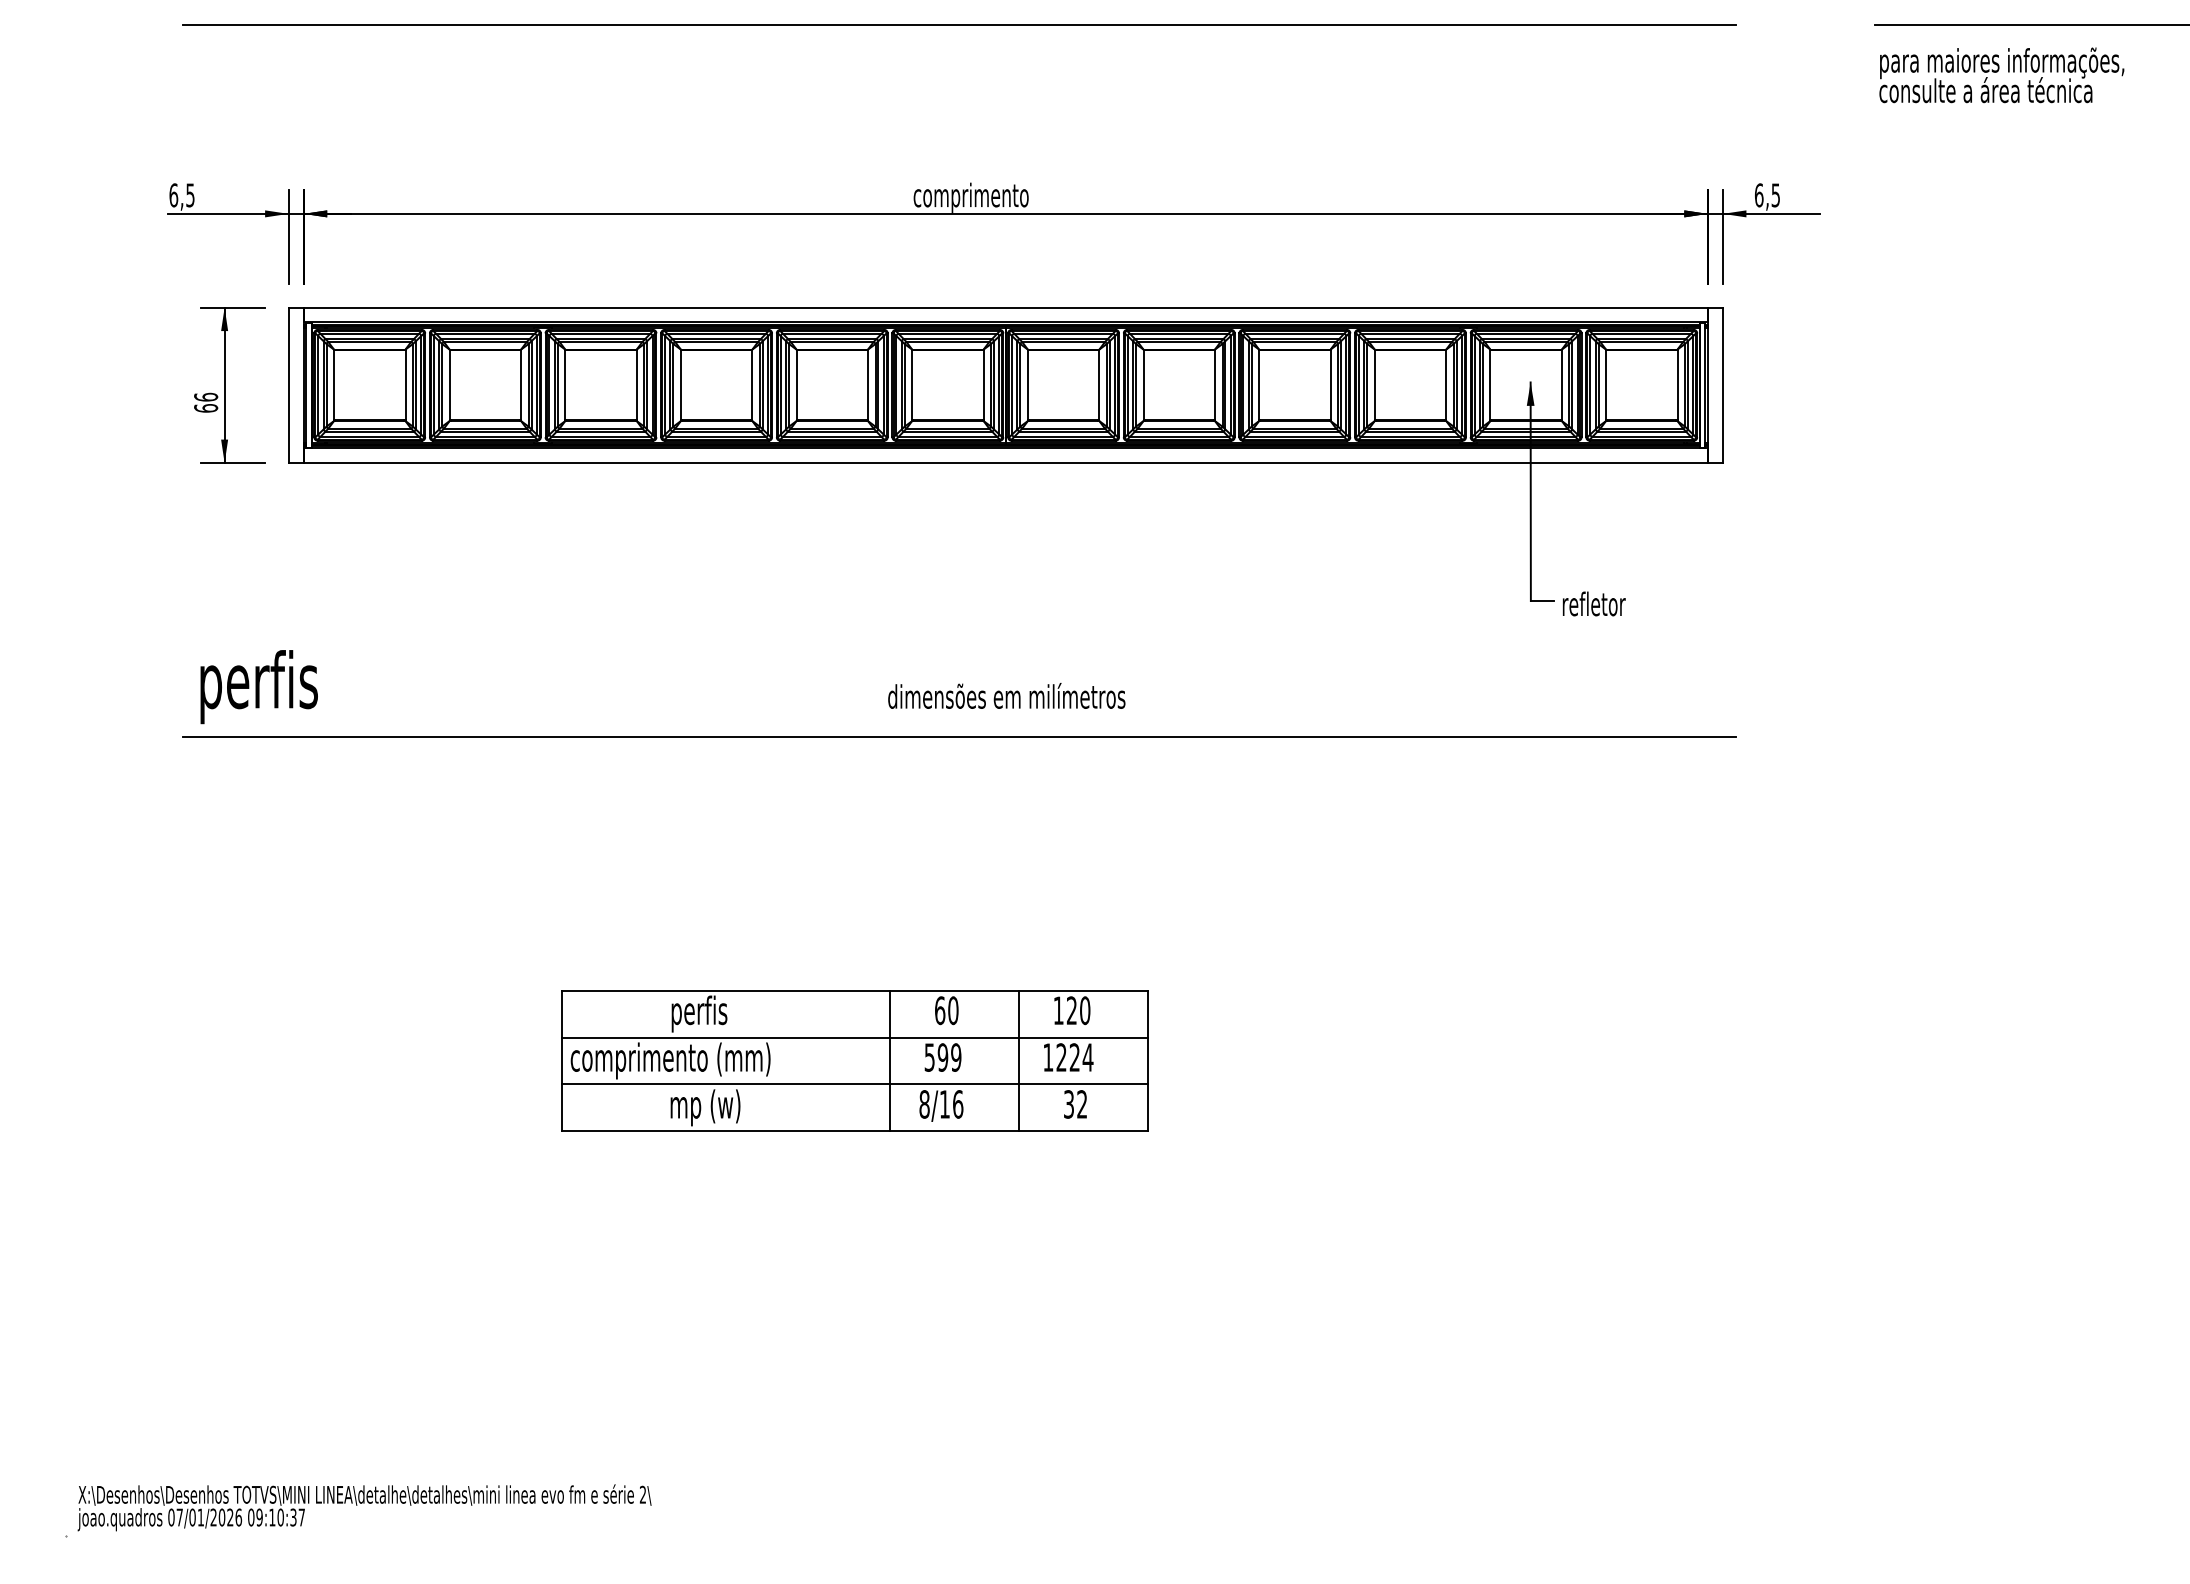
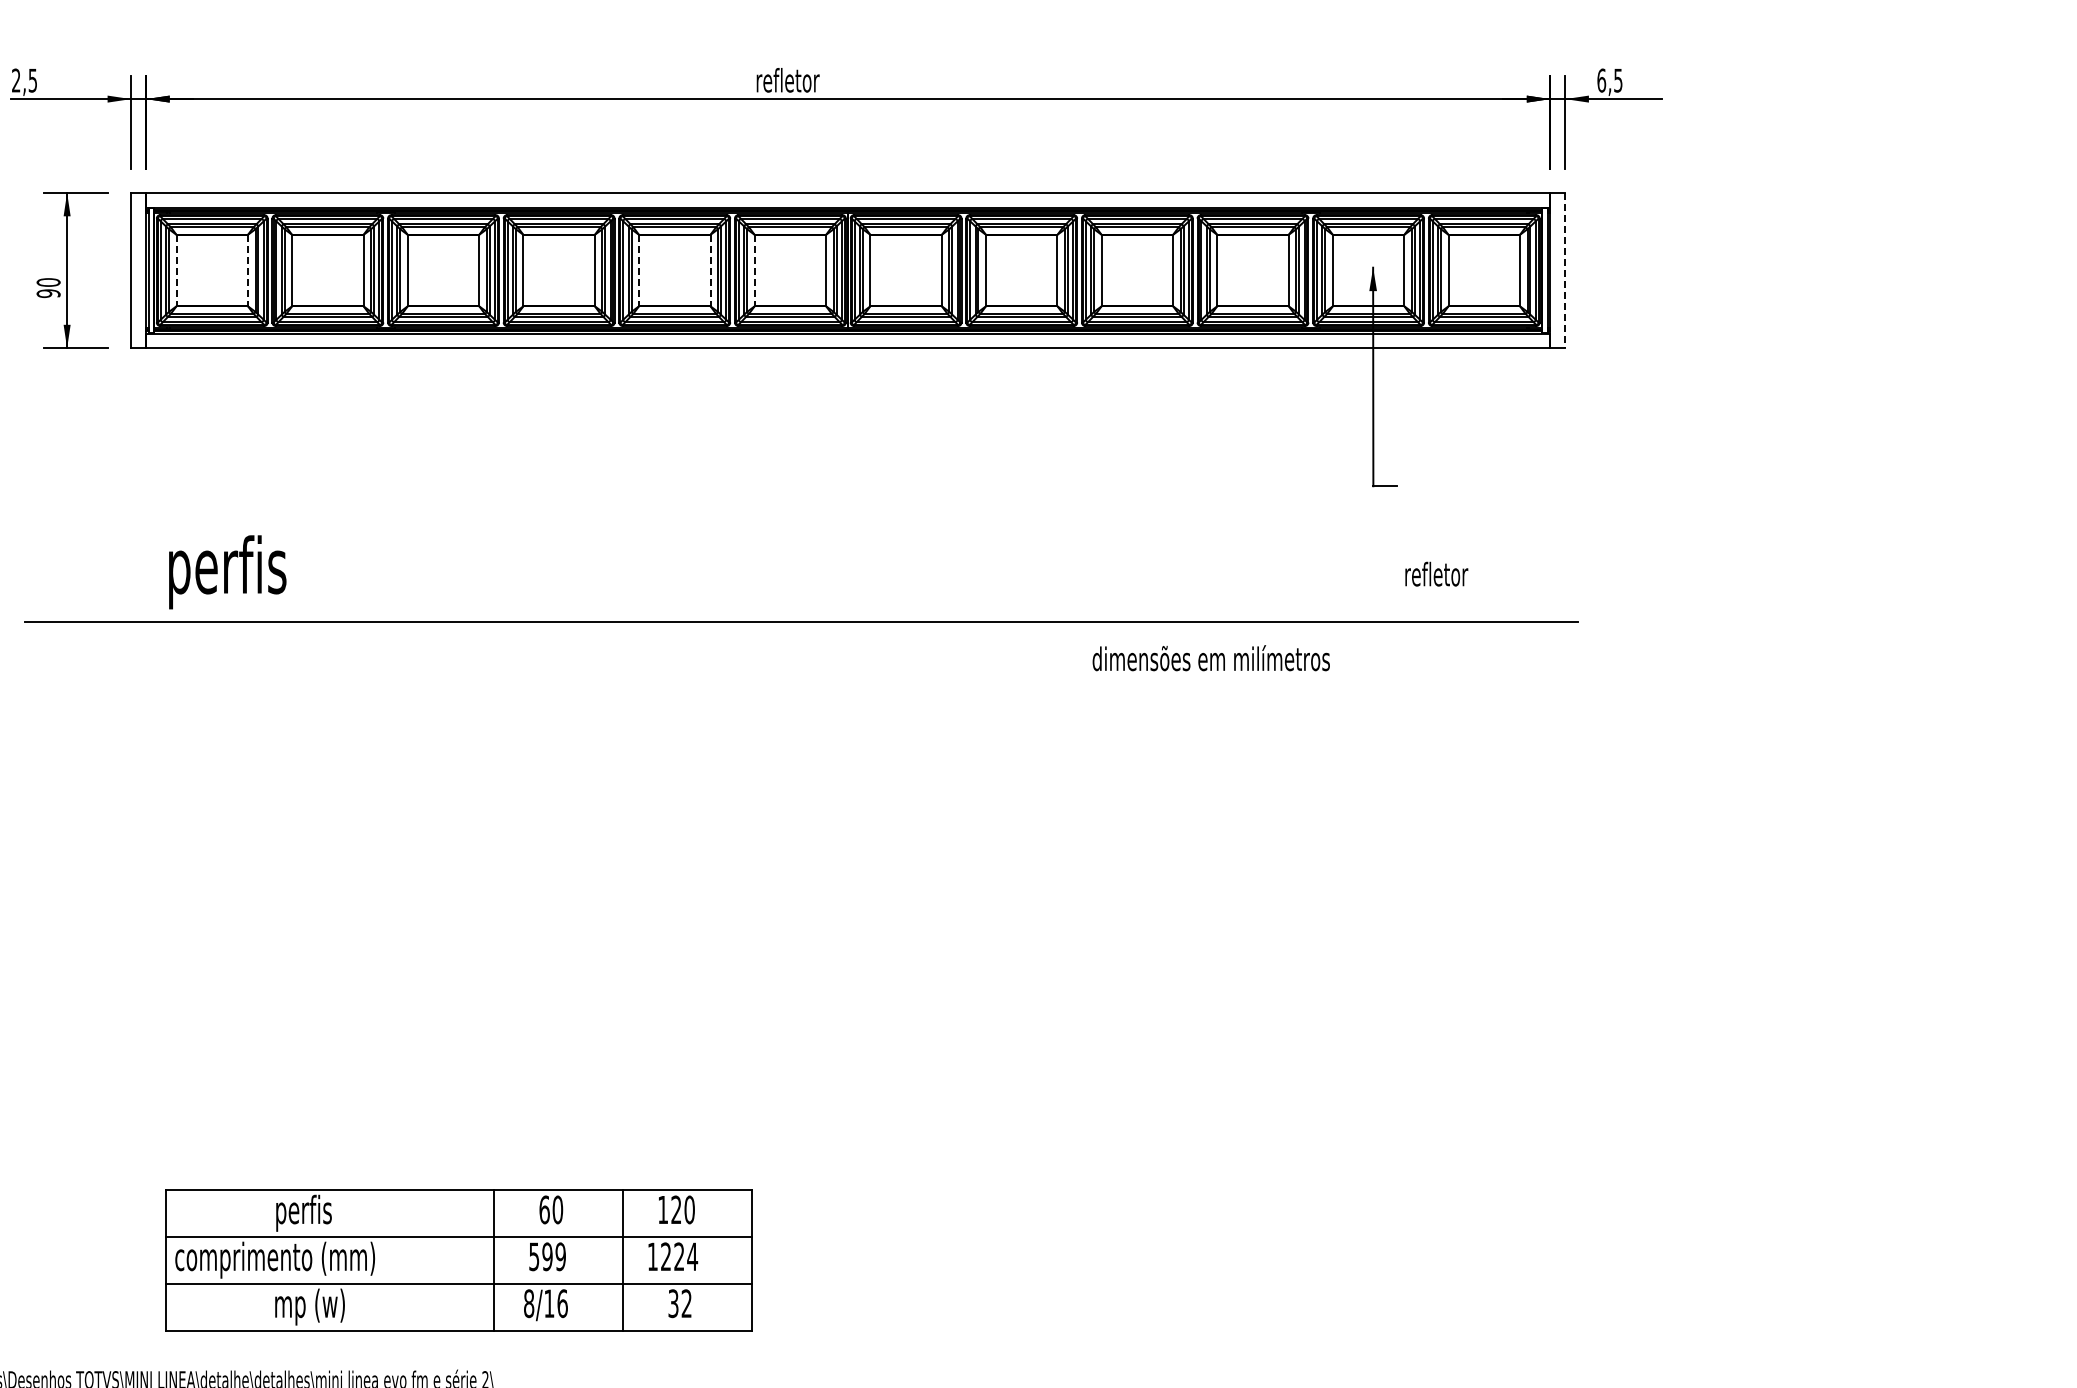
text: (173, 195) -> (16, 80), 6,5 -> 2,5
text: (970, 197) -> (813, 82), comprimento -> refletor
line: (334, 385) -> (177, 270), solid -> dashed
line: (405, 385) -> (248, 270), solid -> dashed
line: (796, 385) -> (639, 270), solid -> dashed
line: (868, 385) -> (711, 270), solid -> dashed
line: (912, 385) -> (755, 270), solid -> dashed
line: (1722, 385) -> (1565, 270), solid -> dashed
text: (206, 402) -> (49, 287), 66 -> 90
text: (1593, 603) -> (1436, 573), moved
text: (258, 687) -> (227, 572), moved
text: (1006, 695) -> (1211, 657), moved
part: (854, 1060) -> (459, 1259), moved

